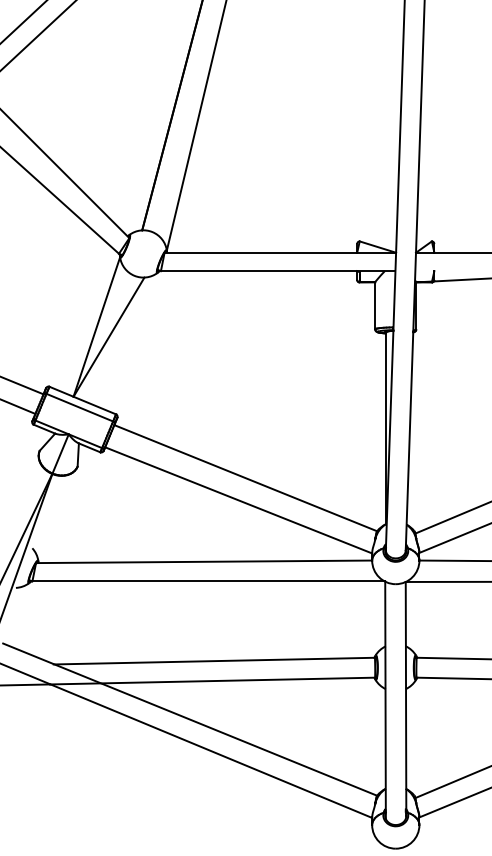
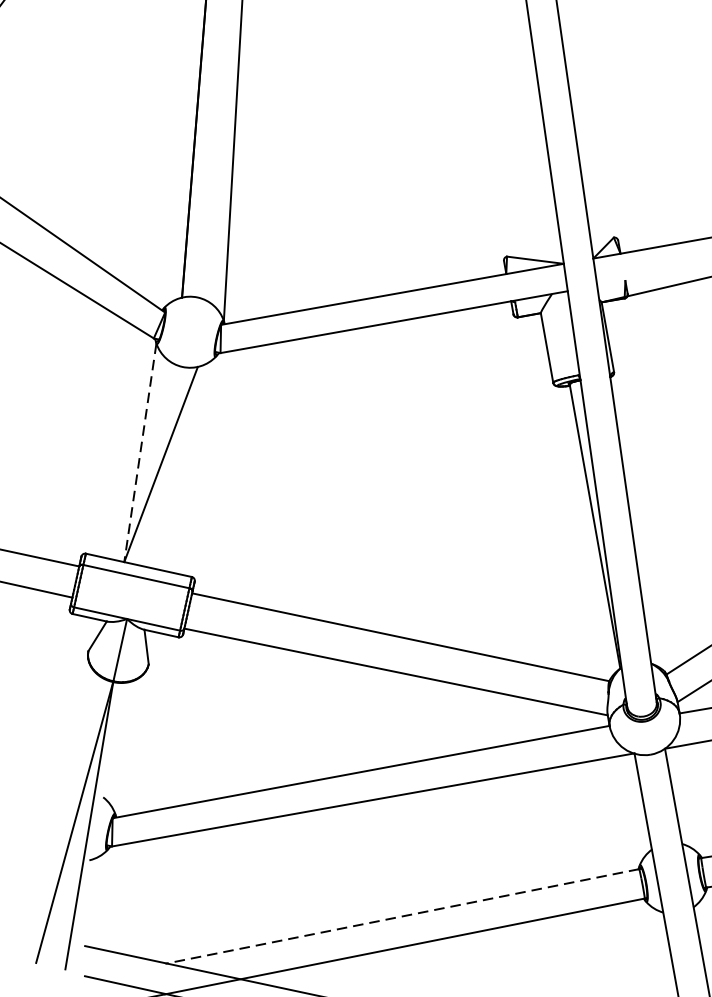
line: (96, 327) -> (139, 453), solid -> dashed
line: (214, 661) -> (402, 916), solid -> dashed

